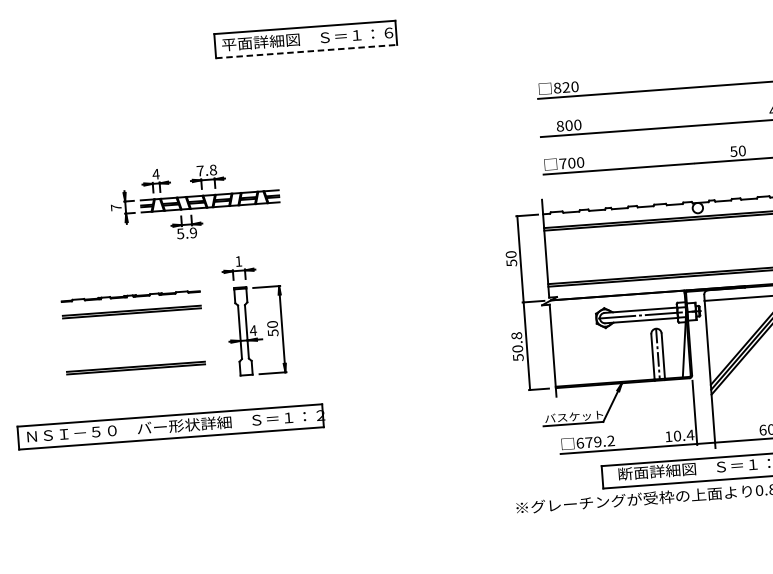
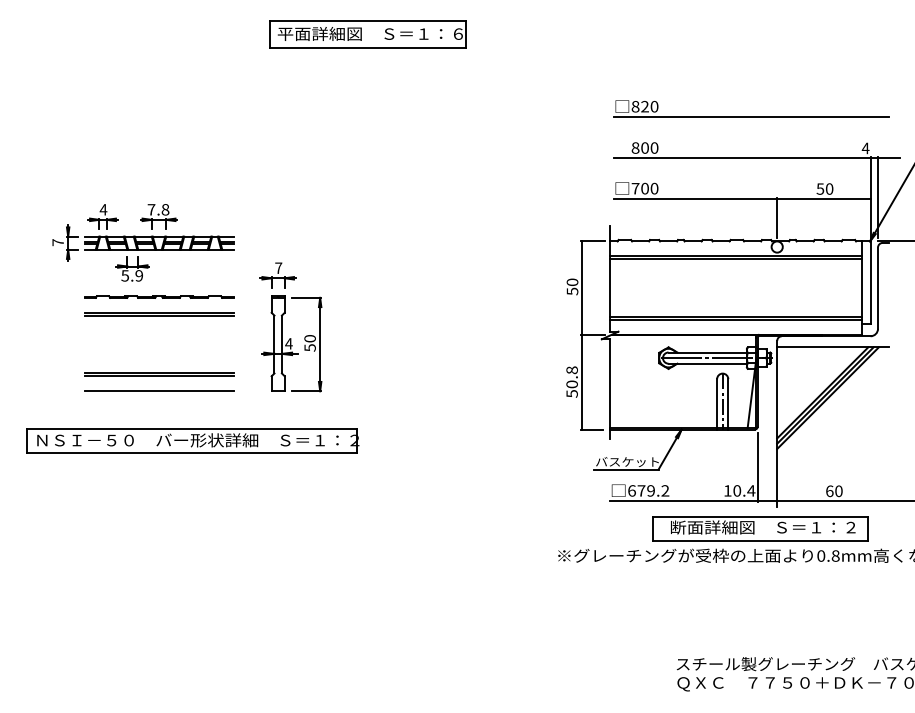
line: (306, 51) -> (368, 47), dashed -> solid
line: (696, 180) -> (777, 217), added
part: (195, 201) -> (143, 242), moved
text: (238, 260) -> (278, 267), 1 -> 7
line: (137, 383) -> (159, 391), added

